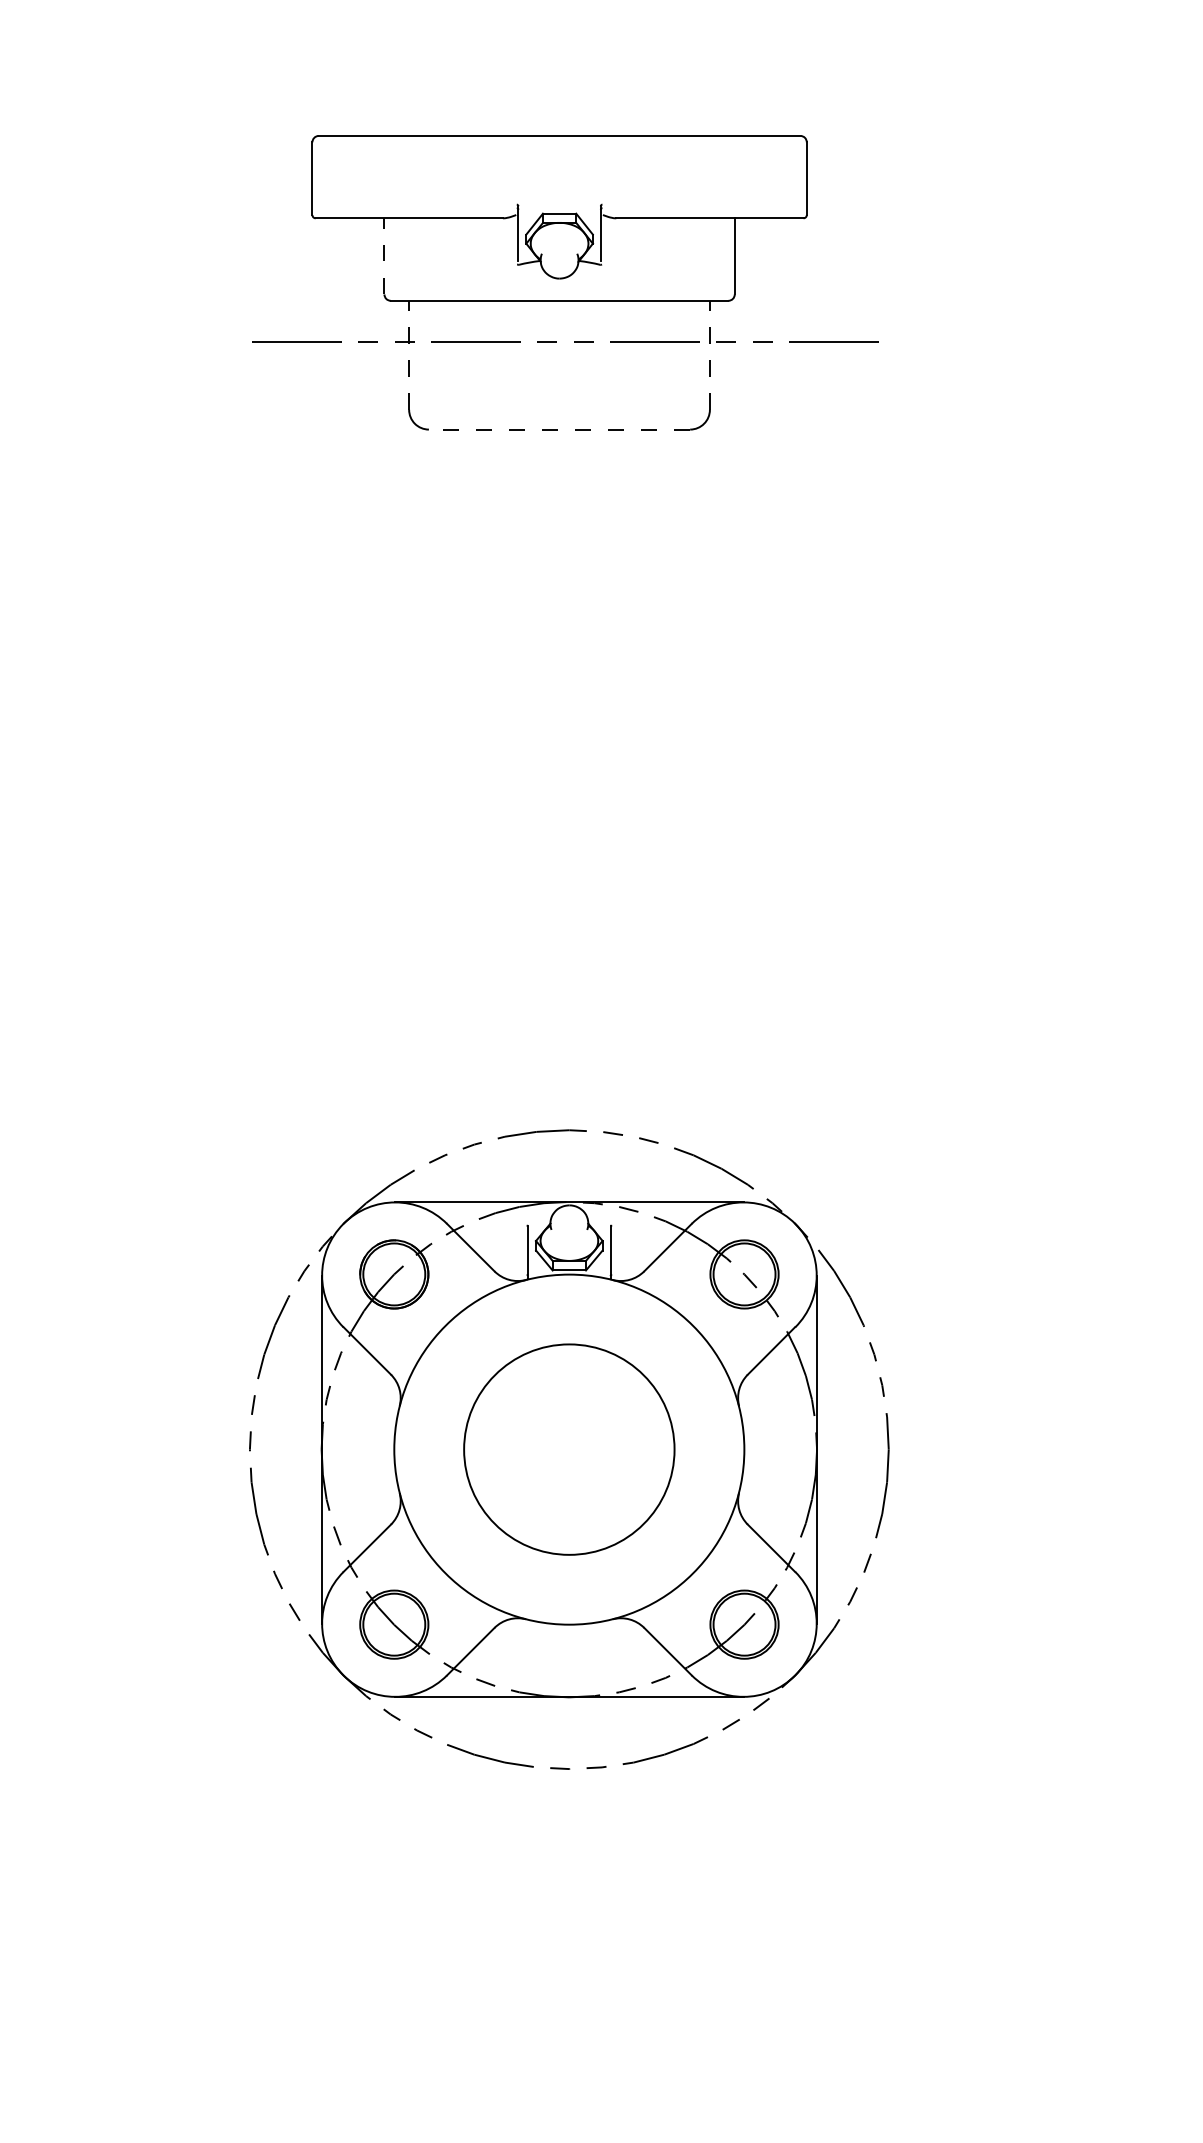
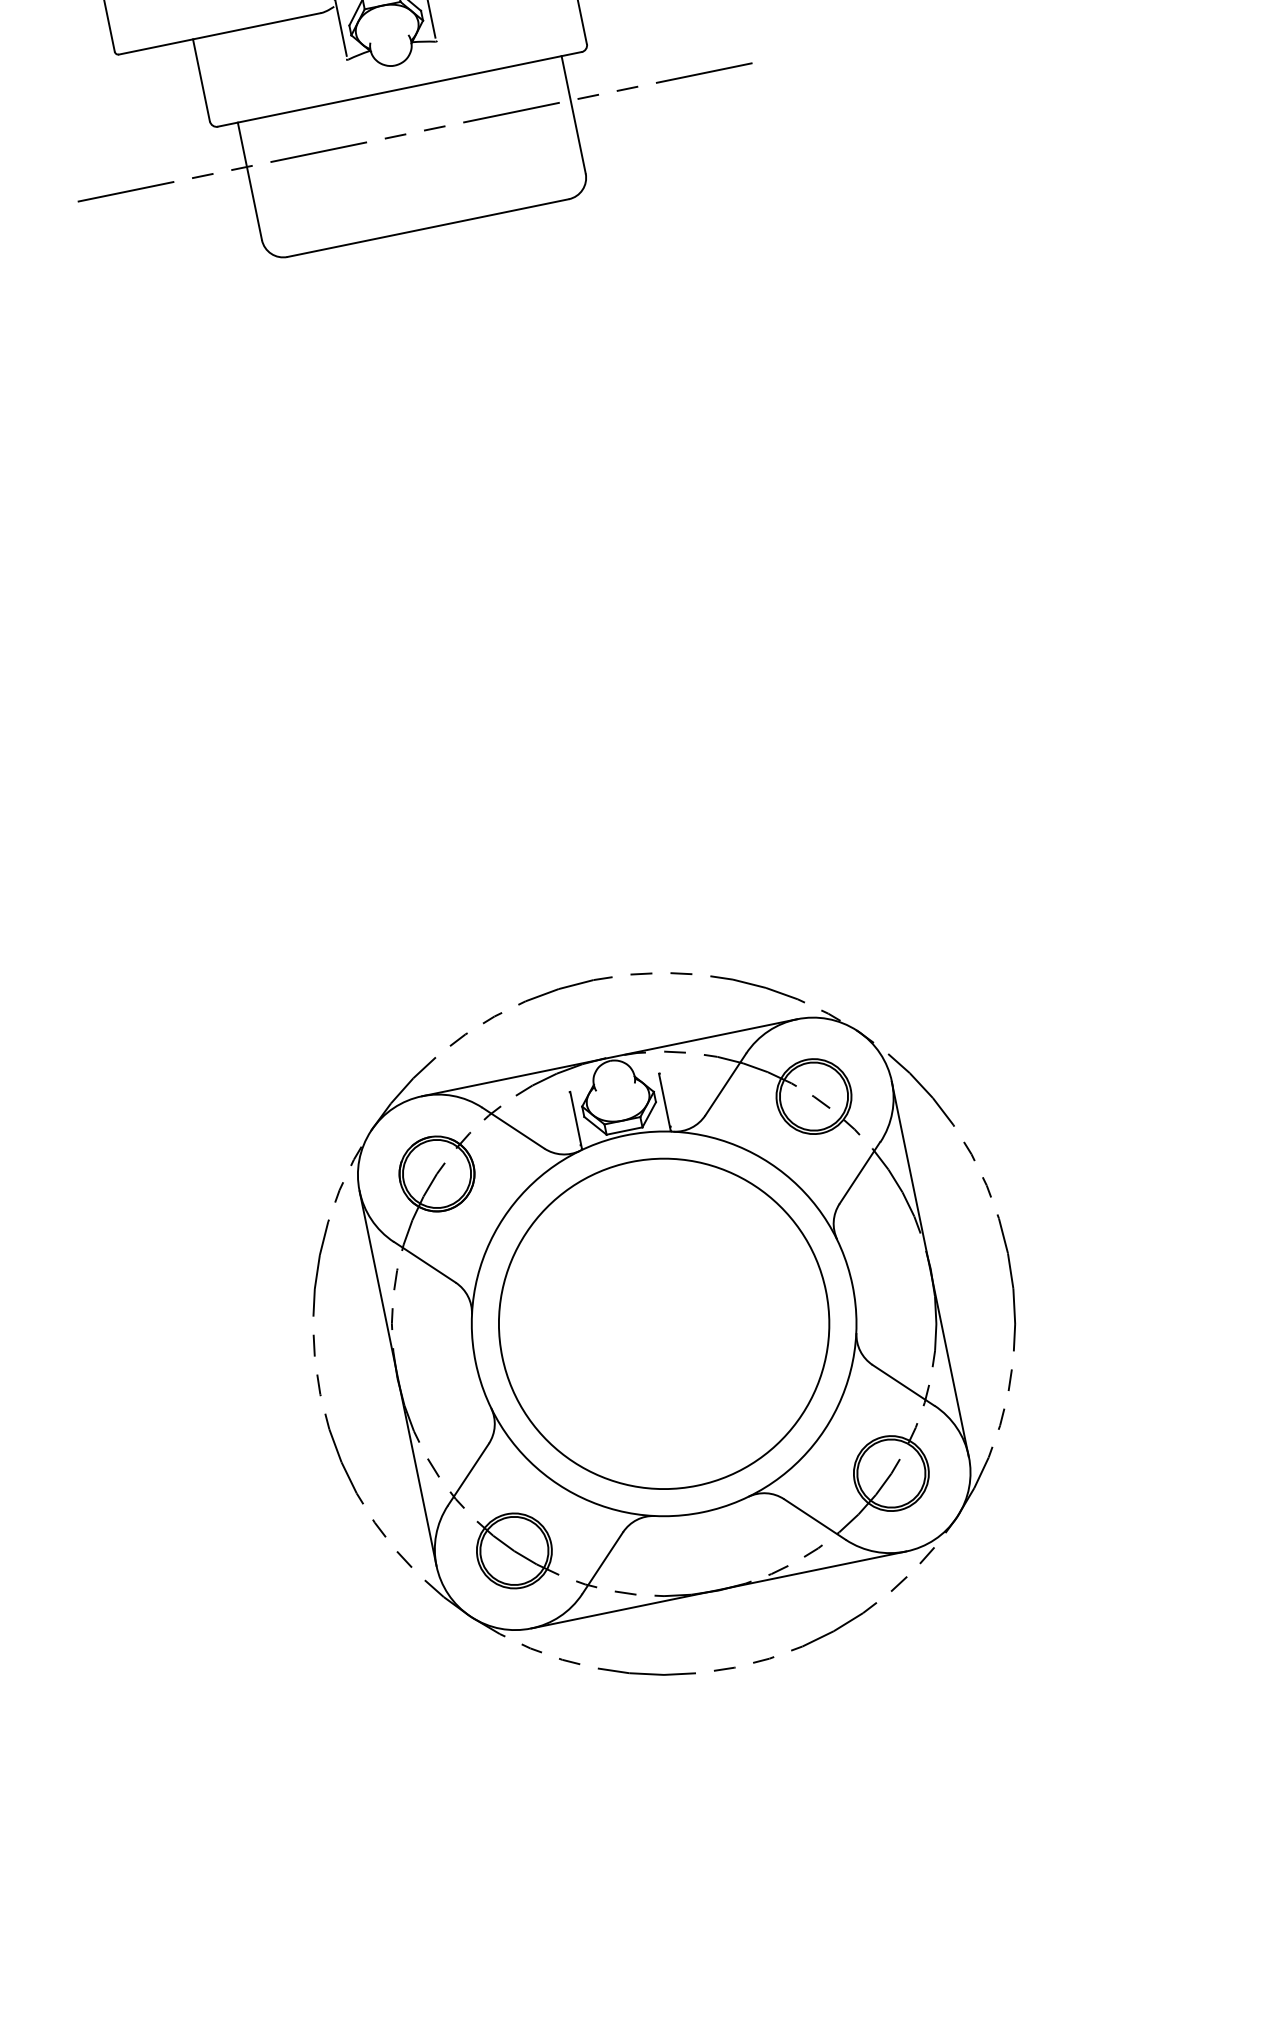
line: (384, 255) -> (201, 79), dashed -> solid
line: (409, 355) -> (250, 181), dashed -> solid
line: (709, 355) -> (573, 115), dashed -> solid
line: (559, 429) -> (428, 228), dashed -> solid
circle: (569, 1449) -> (664, 1323), size x1.43

